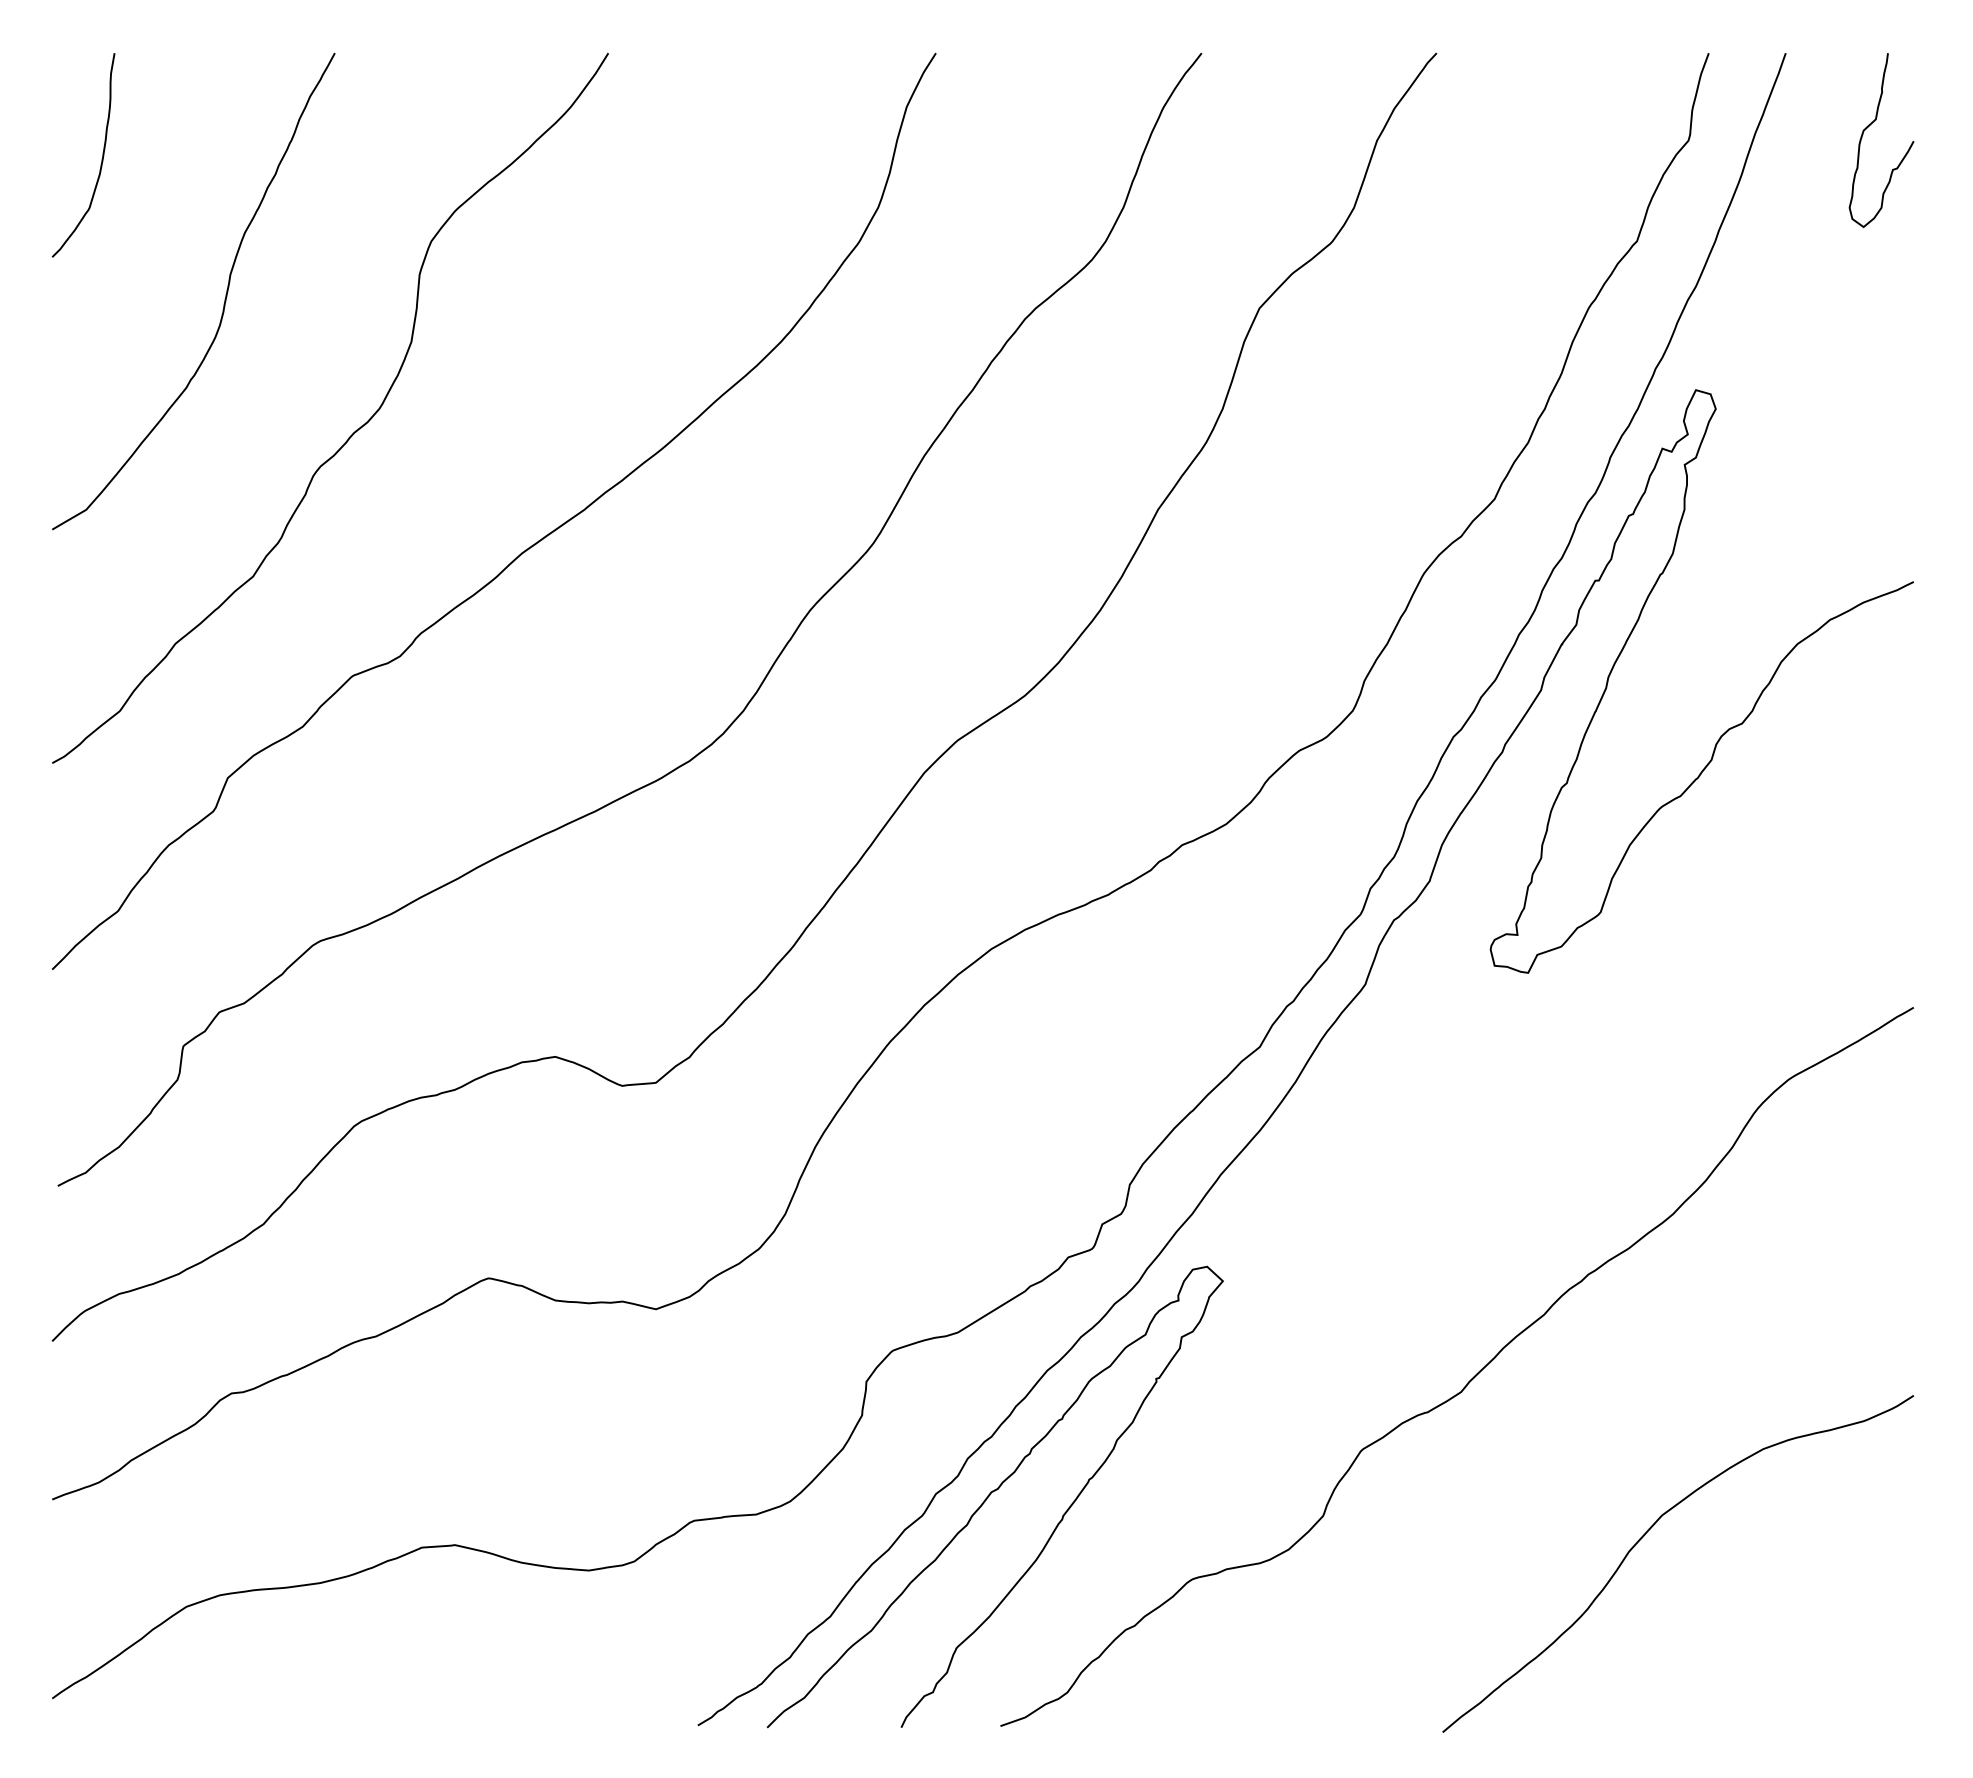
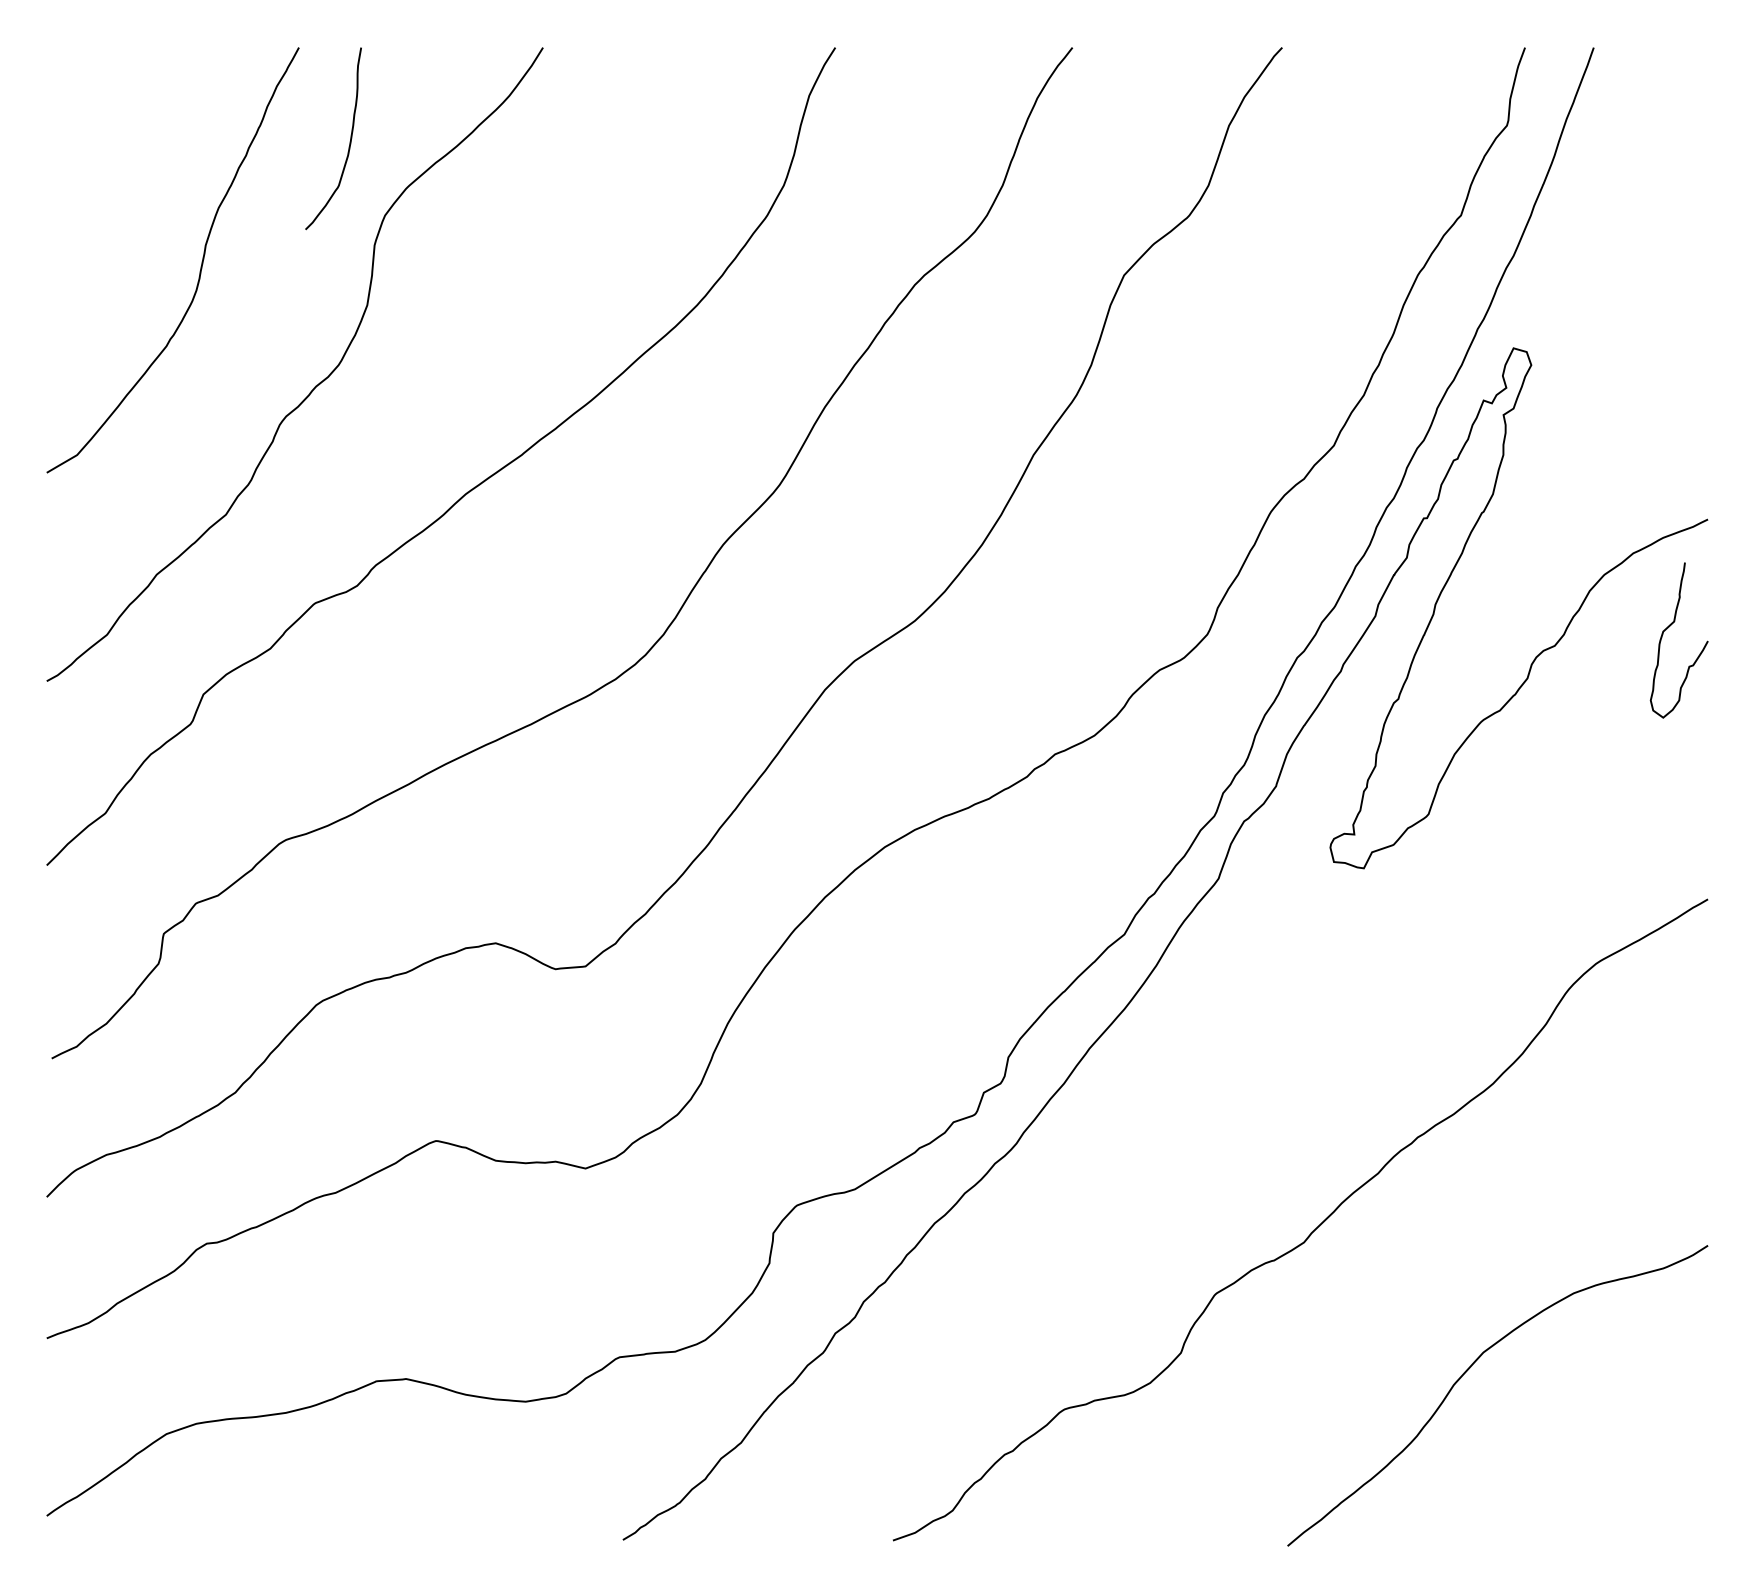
curve: (1868, 127) -> (1667, 628), moved
curve: (101, 159) -> (349, 142), moved
curve: (993, 1492) -> (886, 1332), removed

